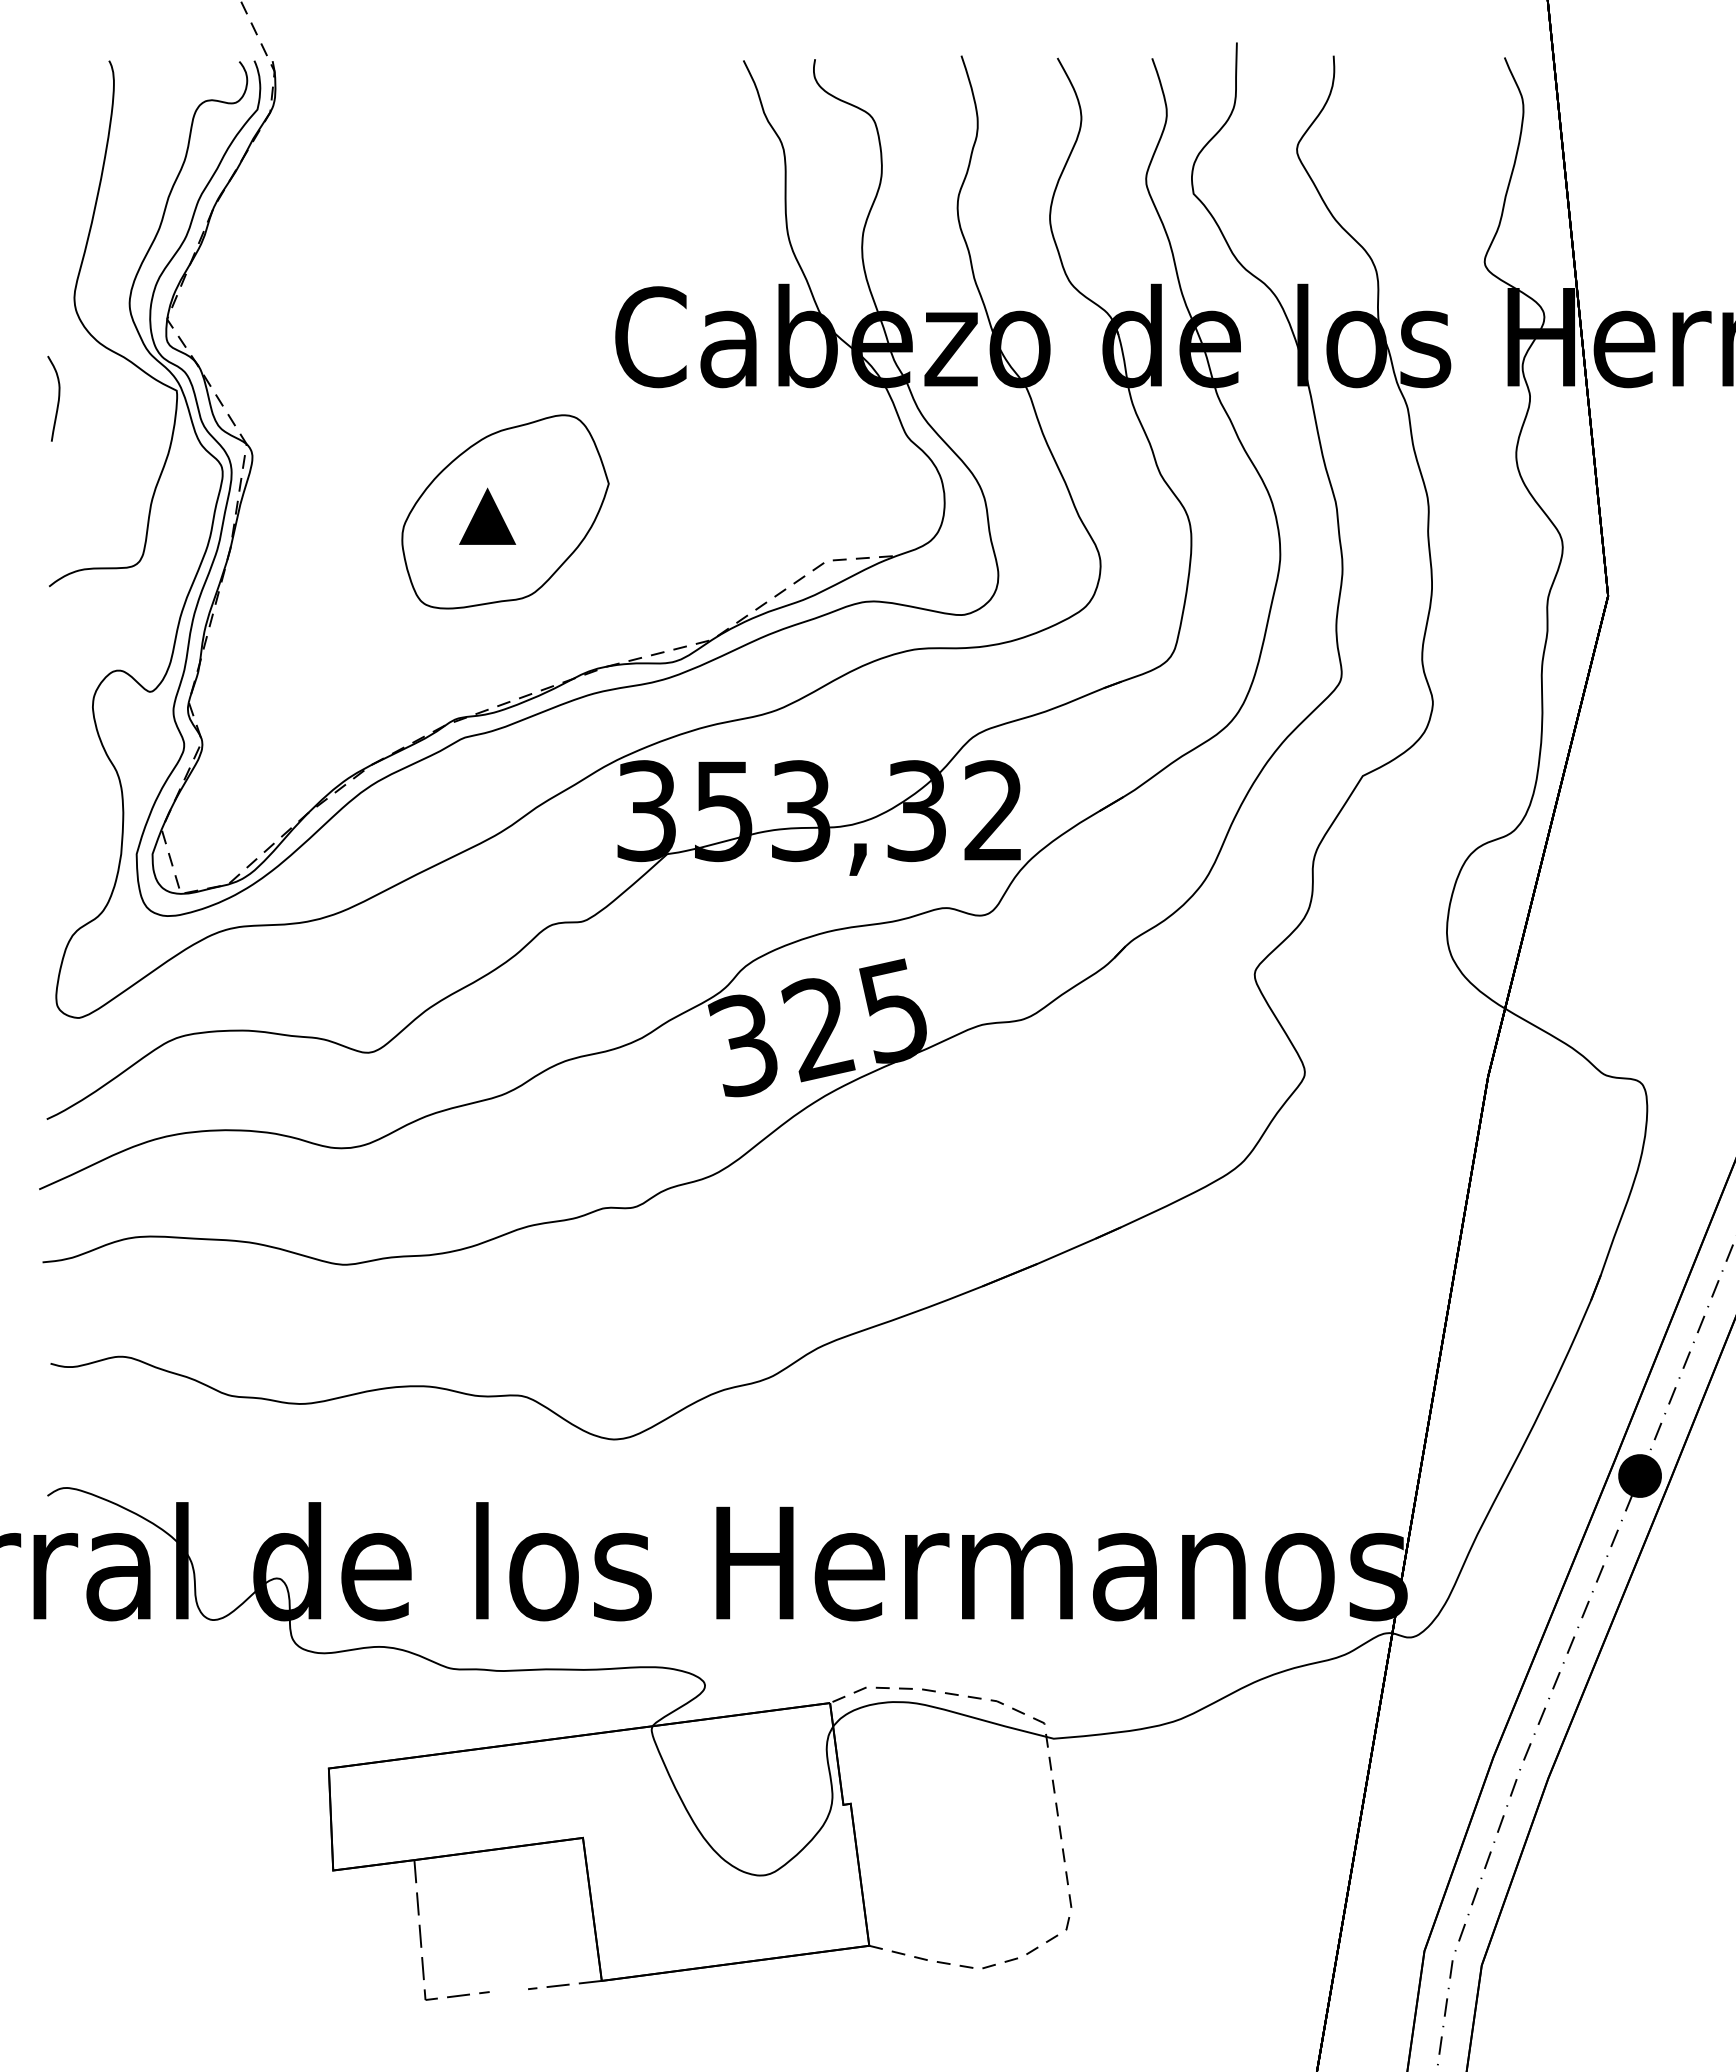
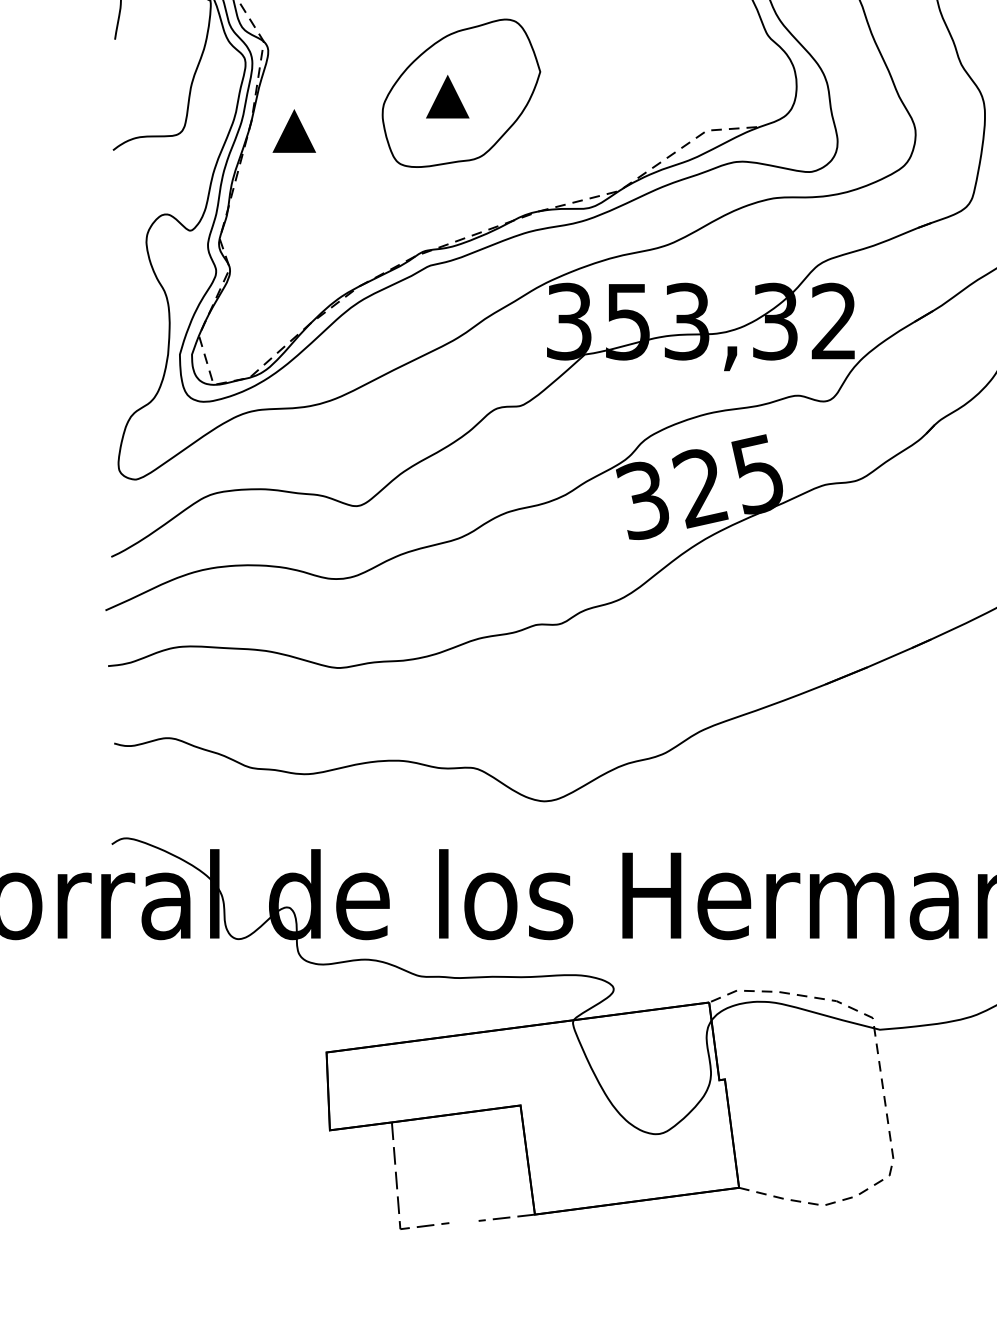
part: (286, 560) -> (294, 130), added

